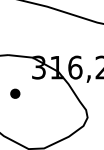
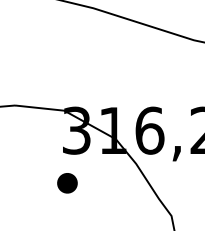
part: (15, 93) -> (67, 182), moved

